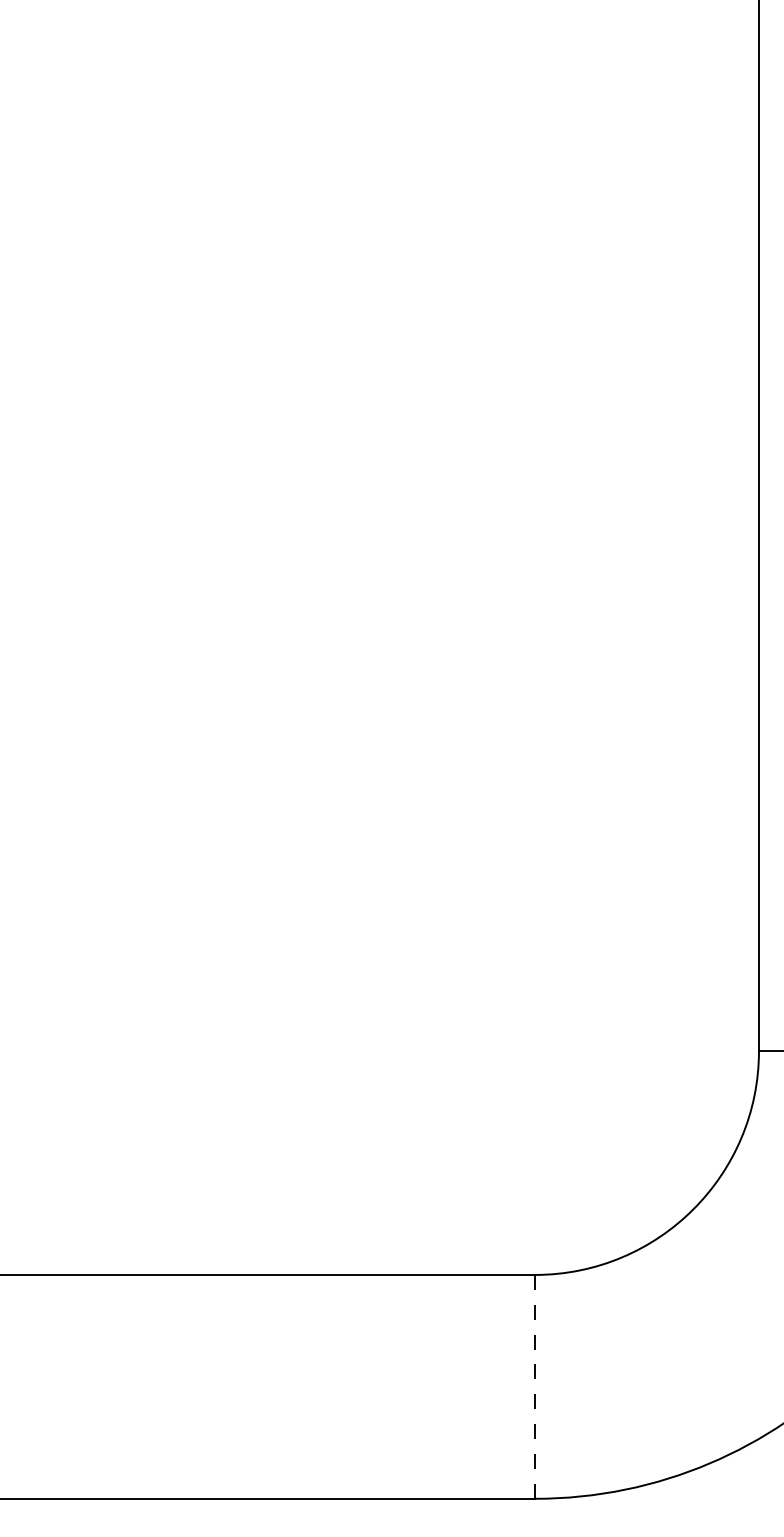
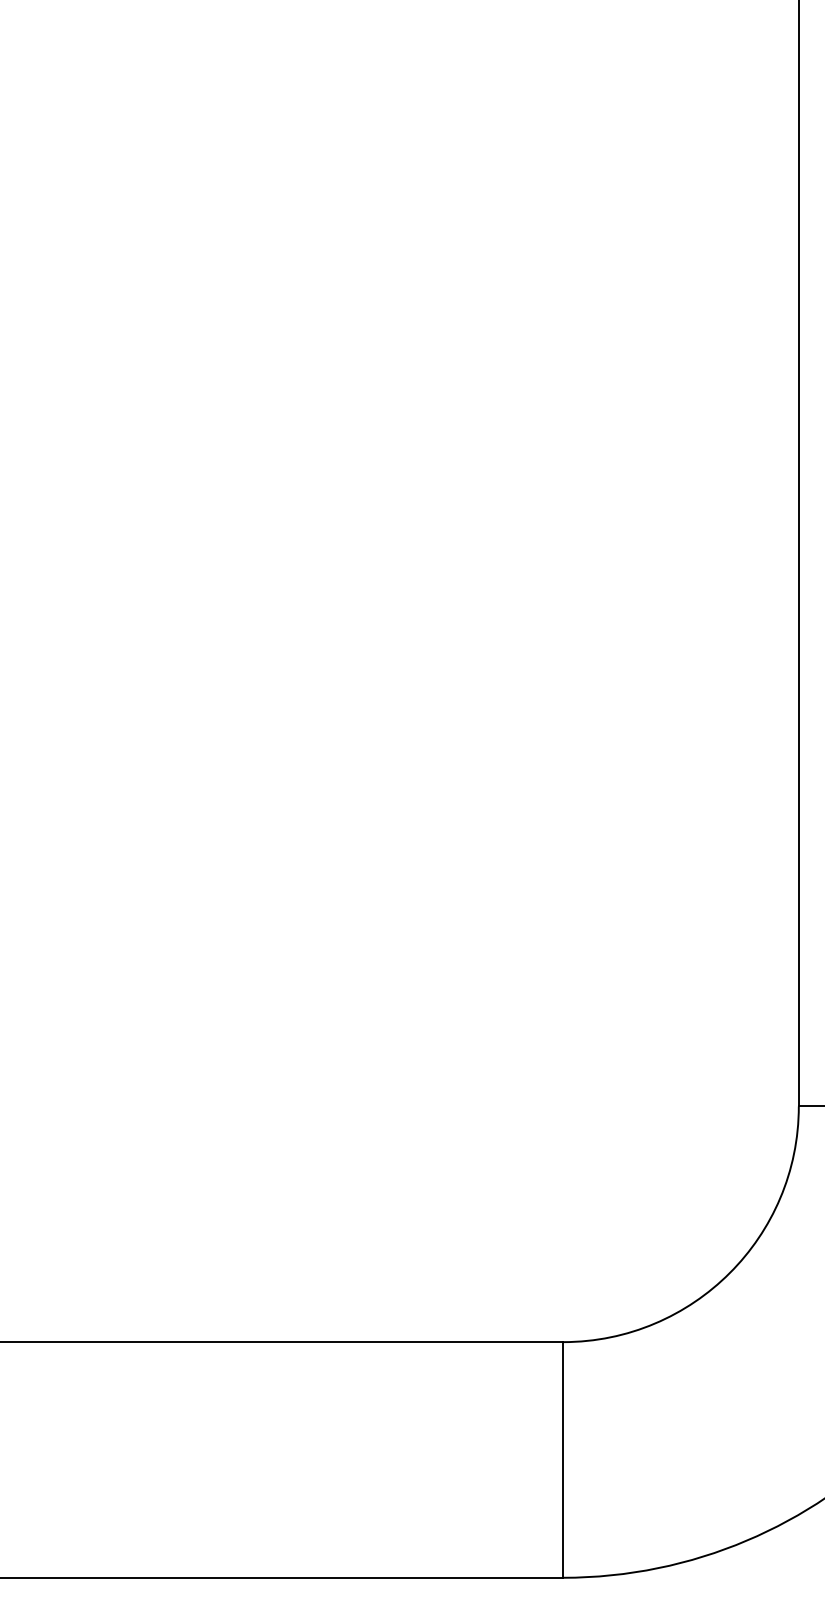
line: (535, 1386) -> (563, 1459), dashed -> solid

